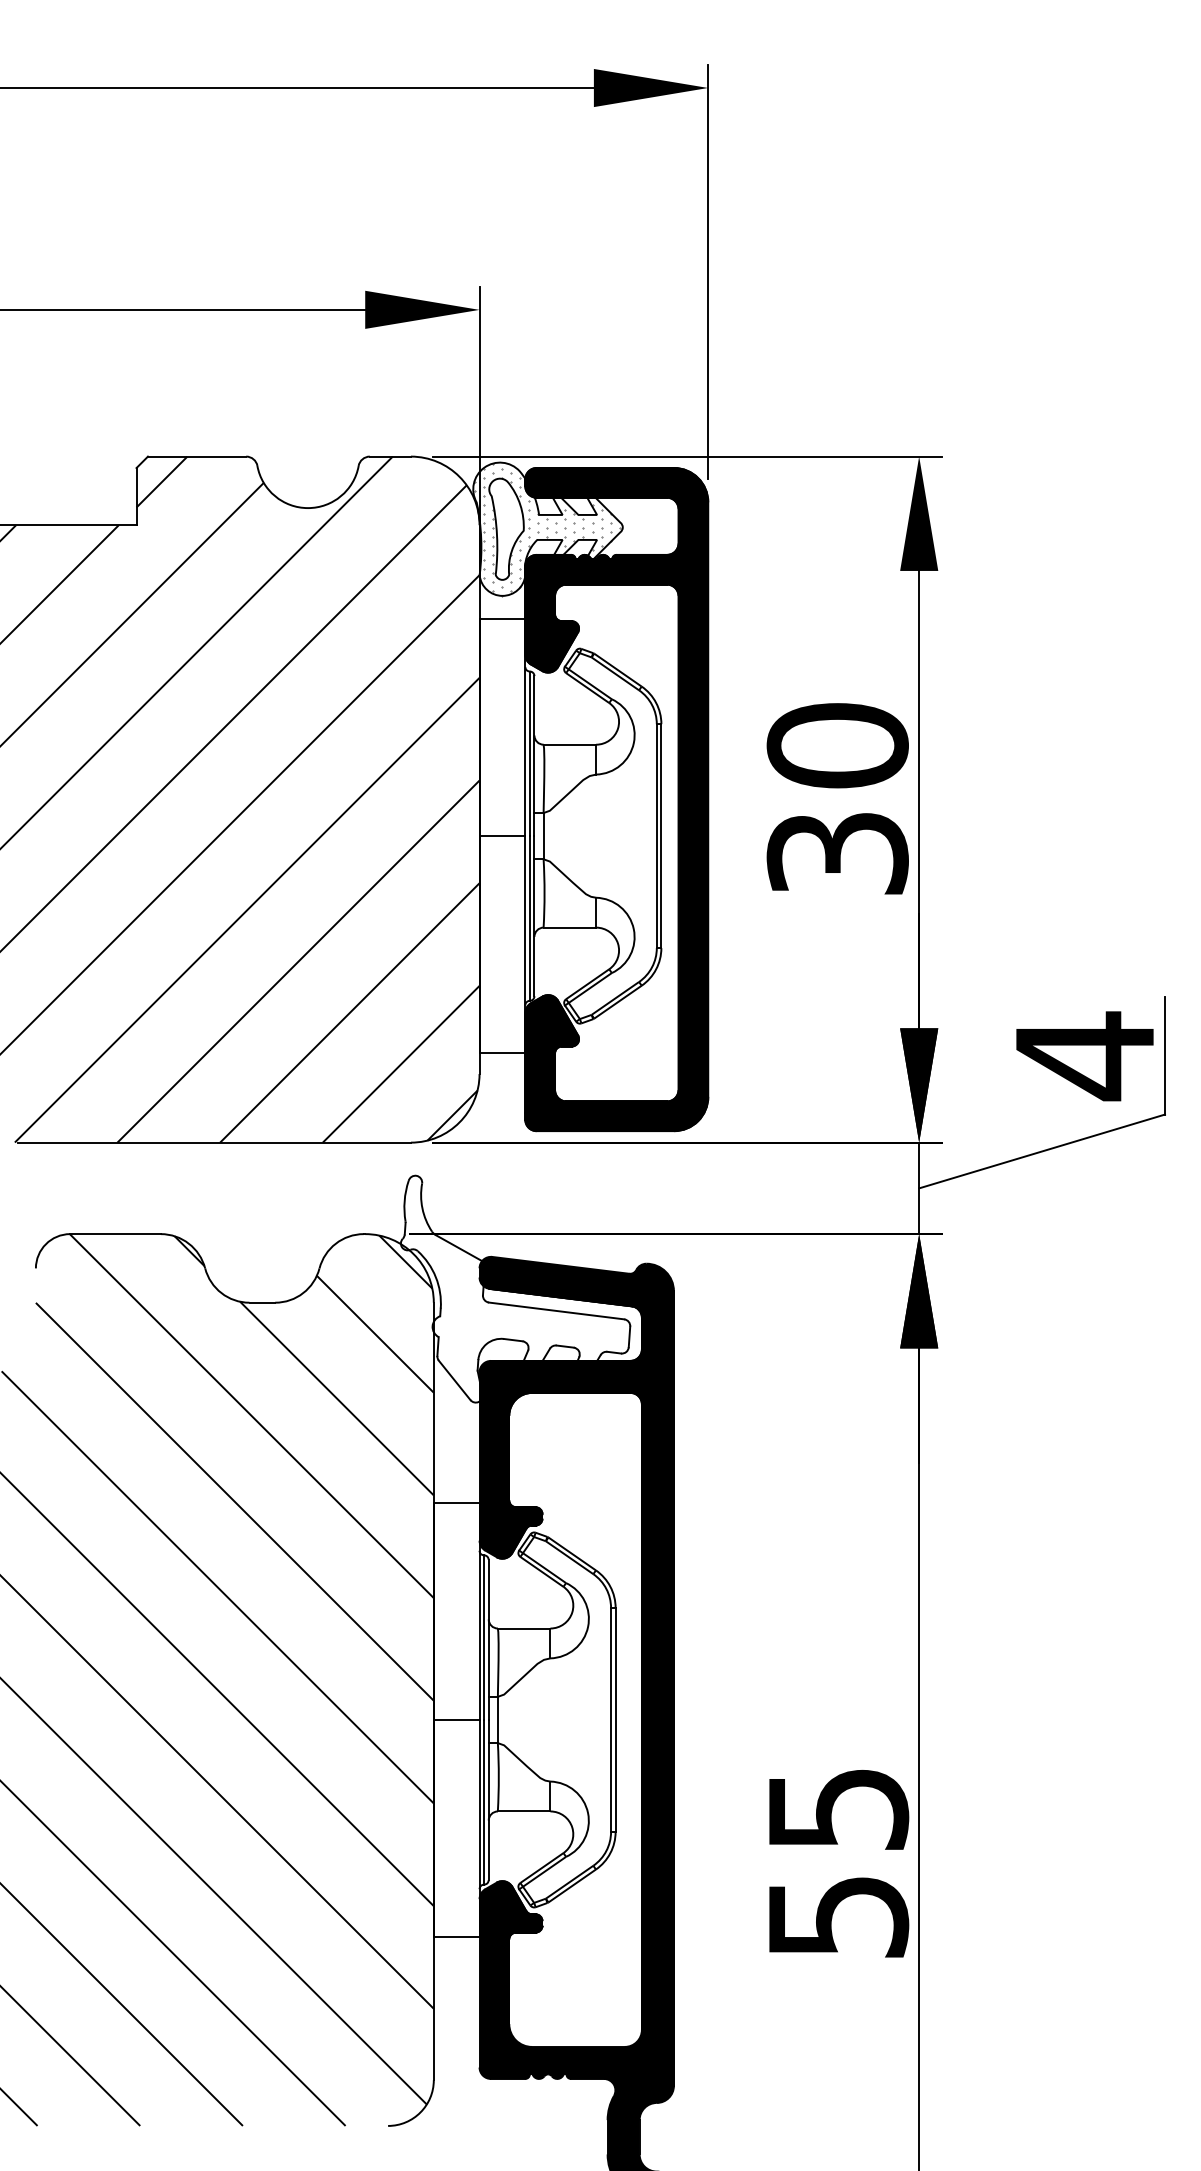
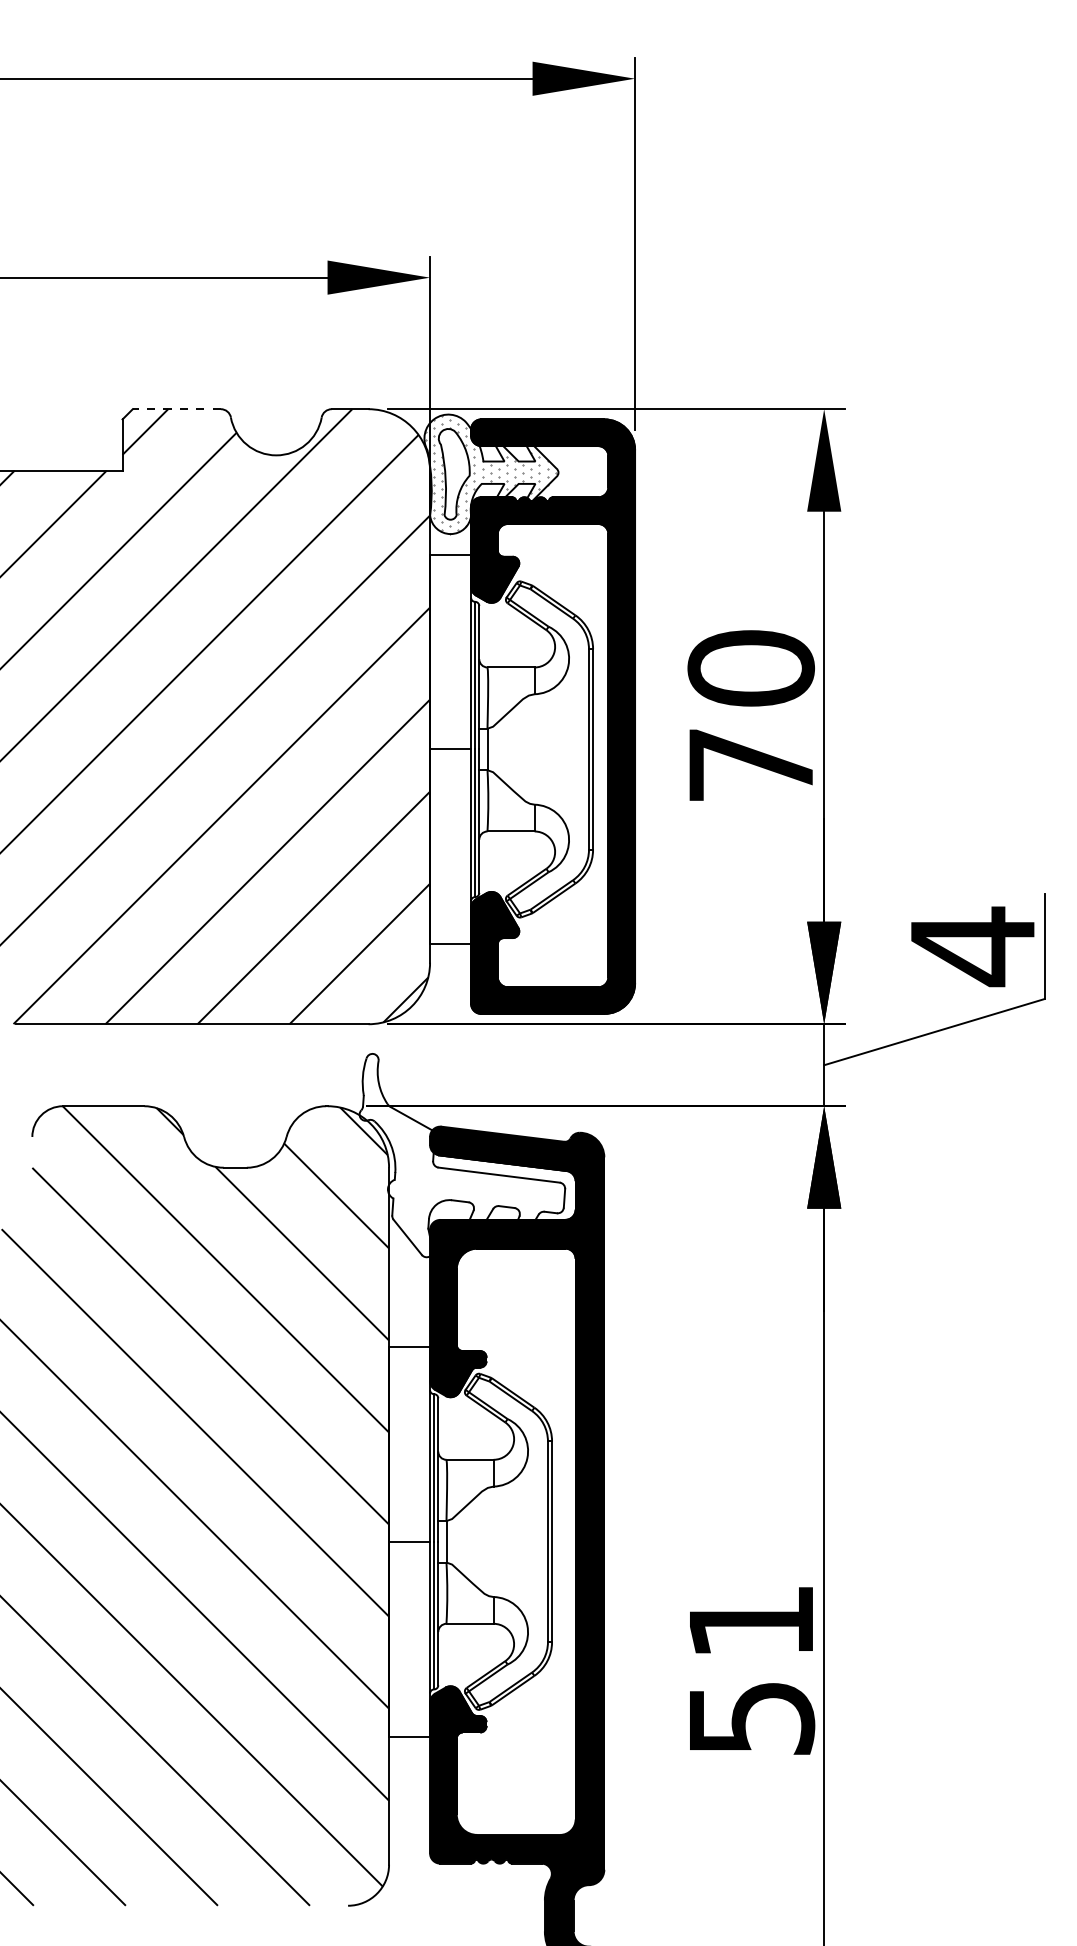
line: (196, 456) -> (176, 409), solid -> dashed
text: (837, 853) -> (750, 765), 30 -> 70
text: (839, 1809) -> (752, 1622), 55 -> 51

